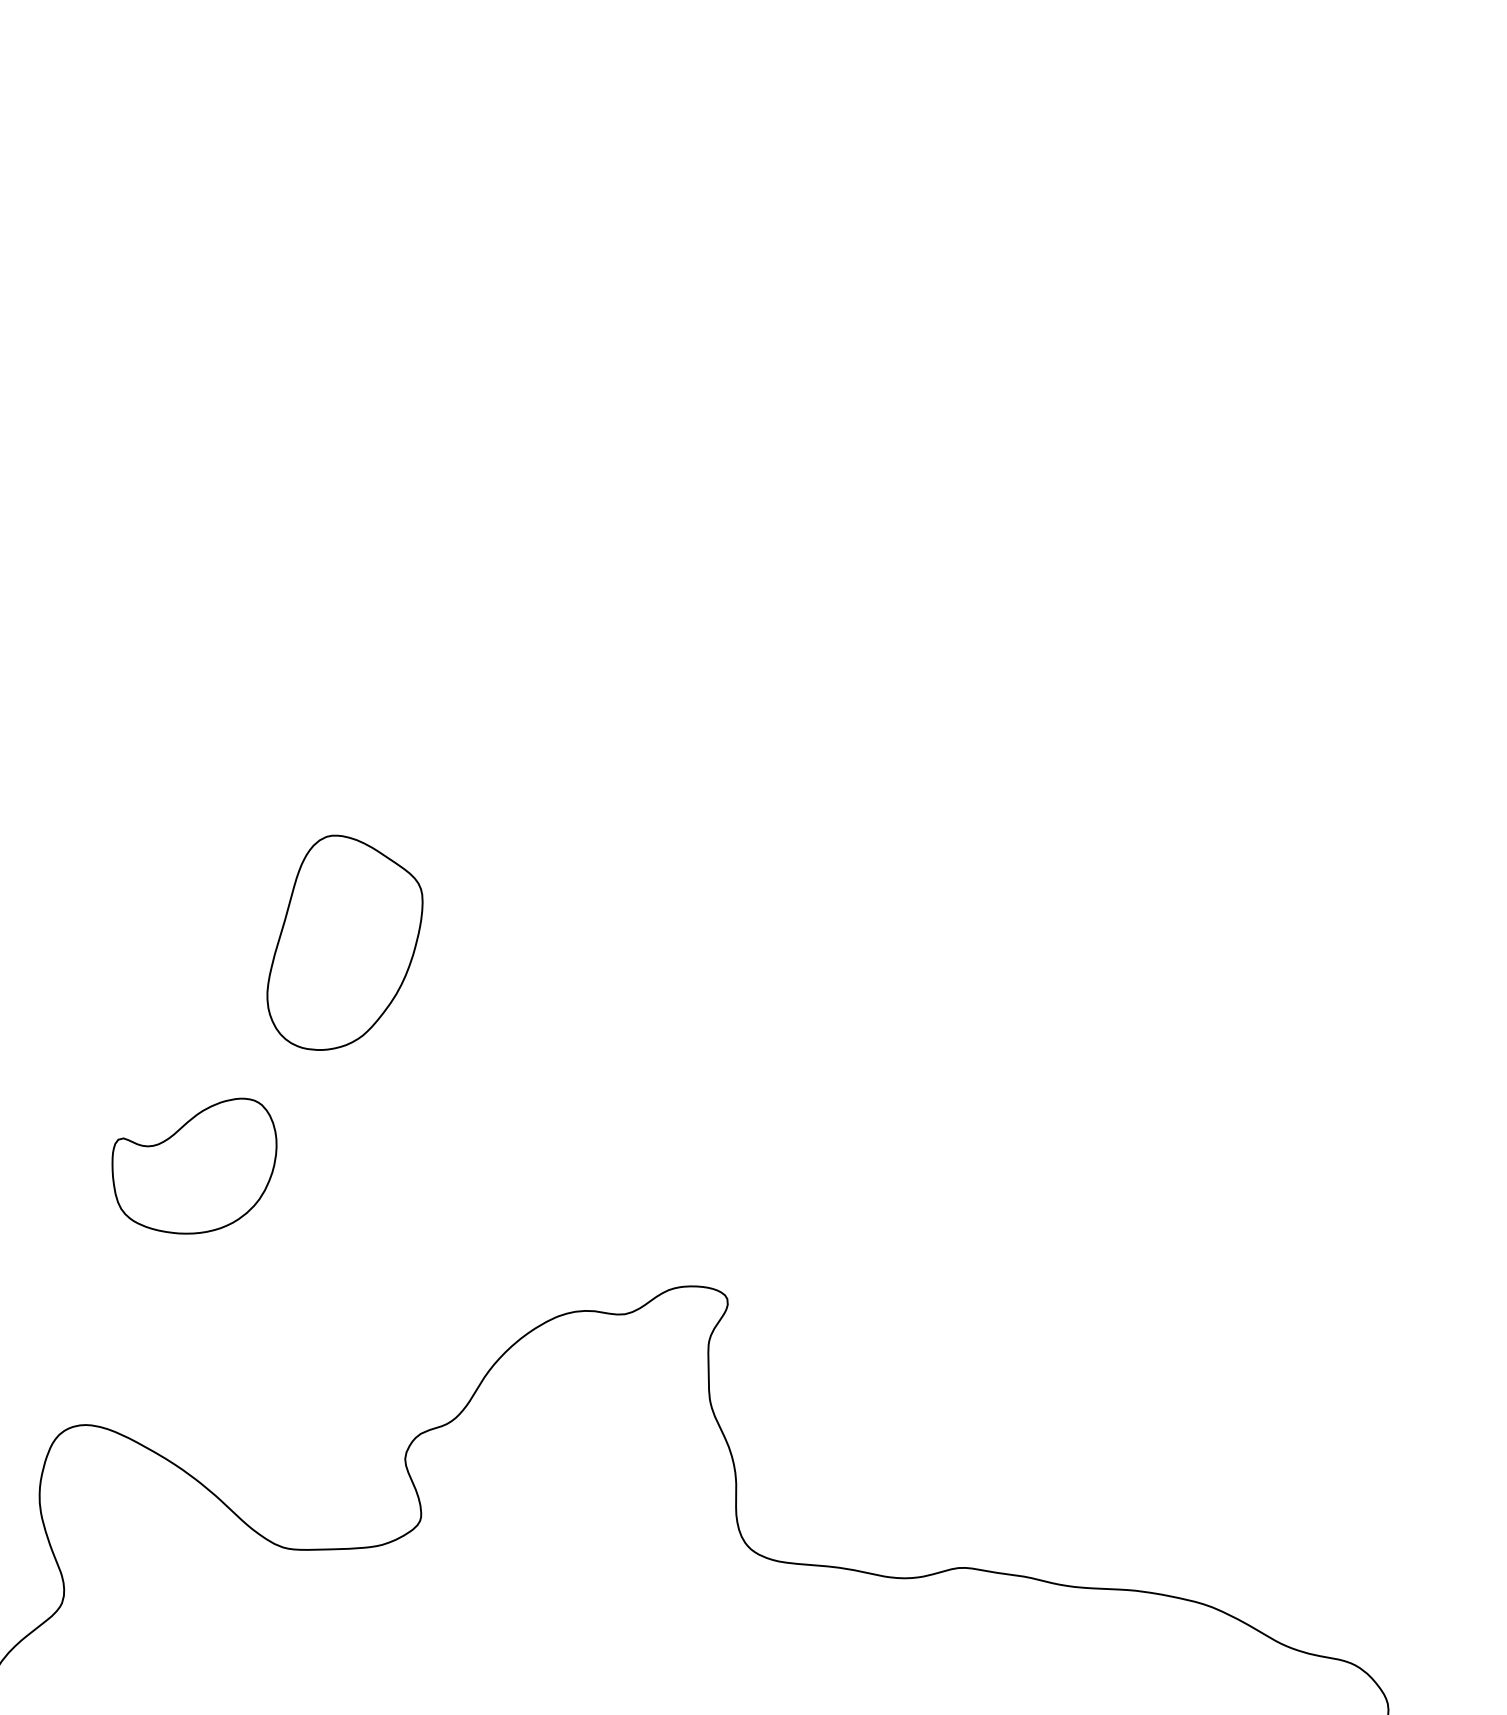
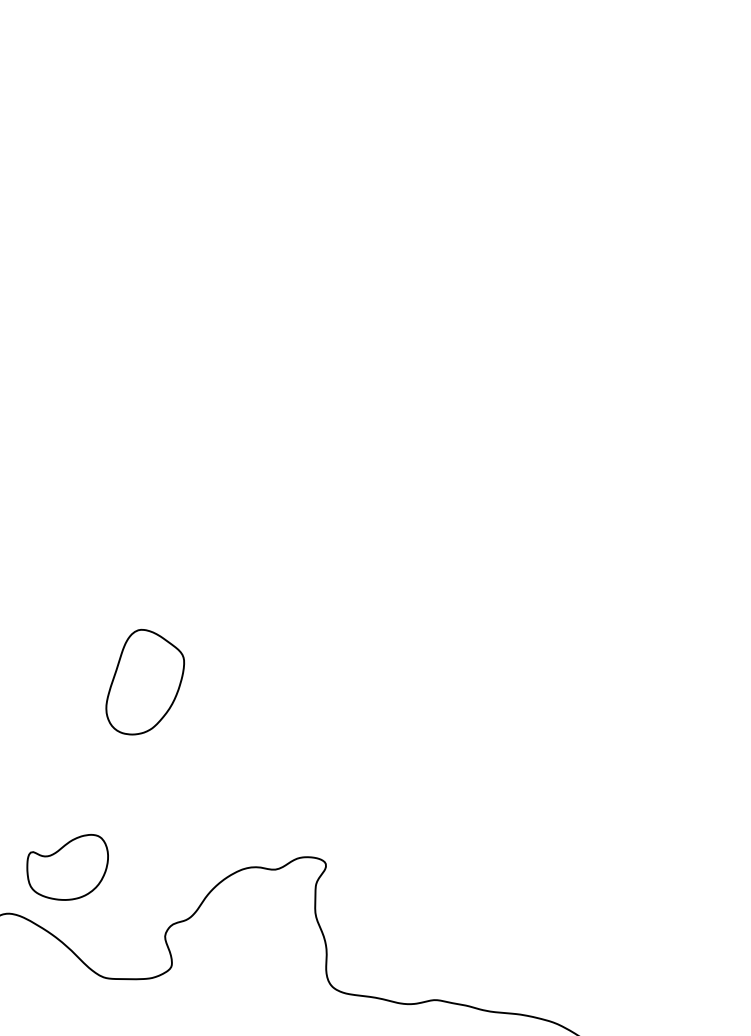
part: (194, 1167) -> (67, 867), moved

